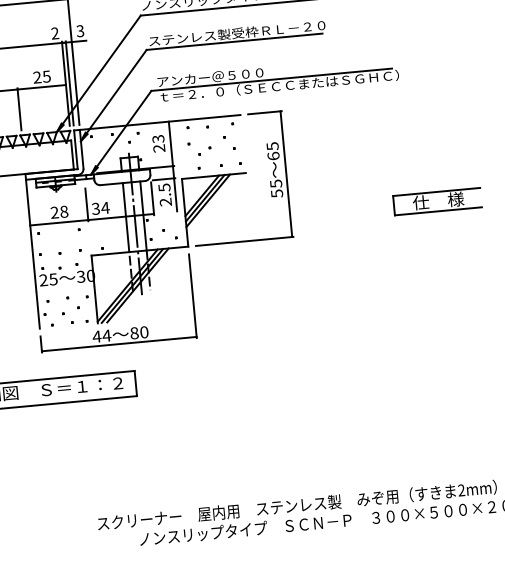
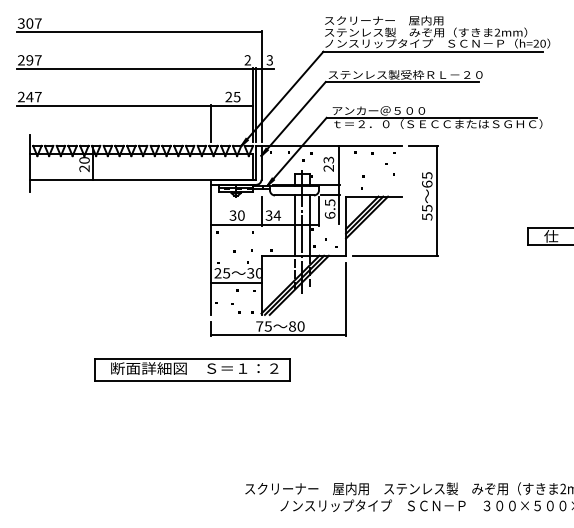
text: (164, 201) -> (329, 214), 2.5 -> 6.5
text: (58, 212) -> (236, 215), 28 -> 30
line: (64, 288) -> (235, 282), added
text: (101, 336) -> (263, 326), 44 -> 75

